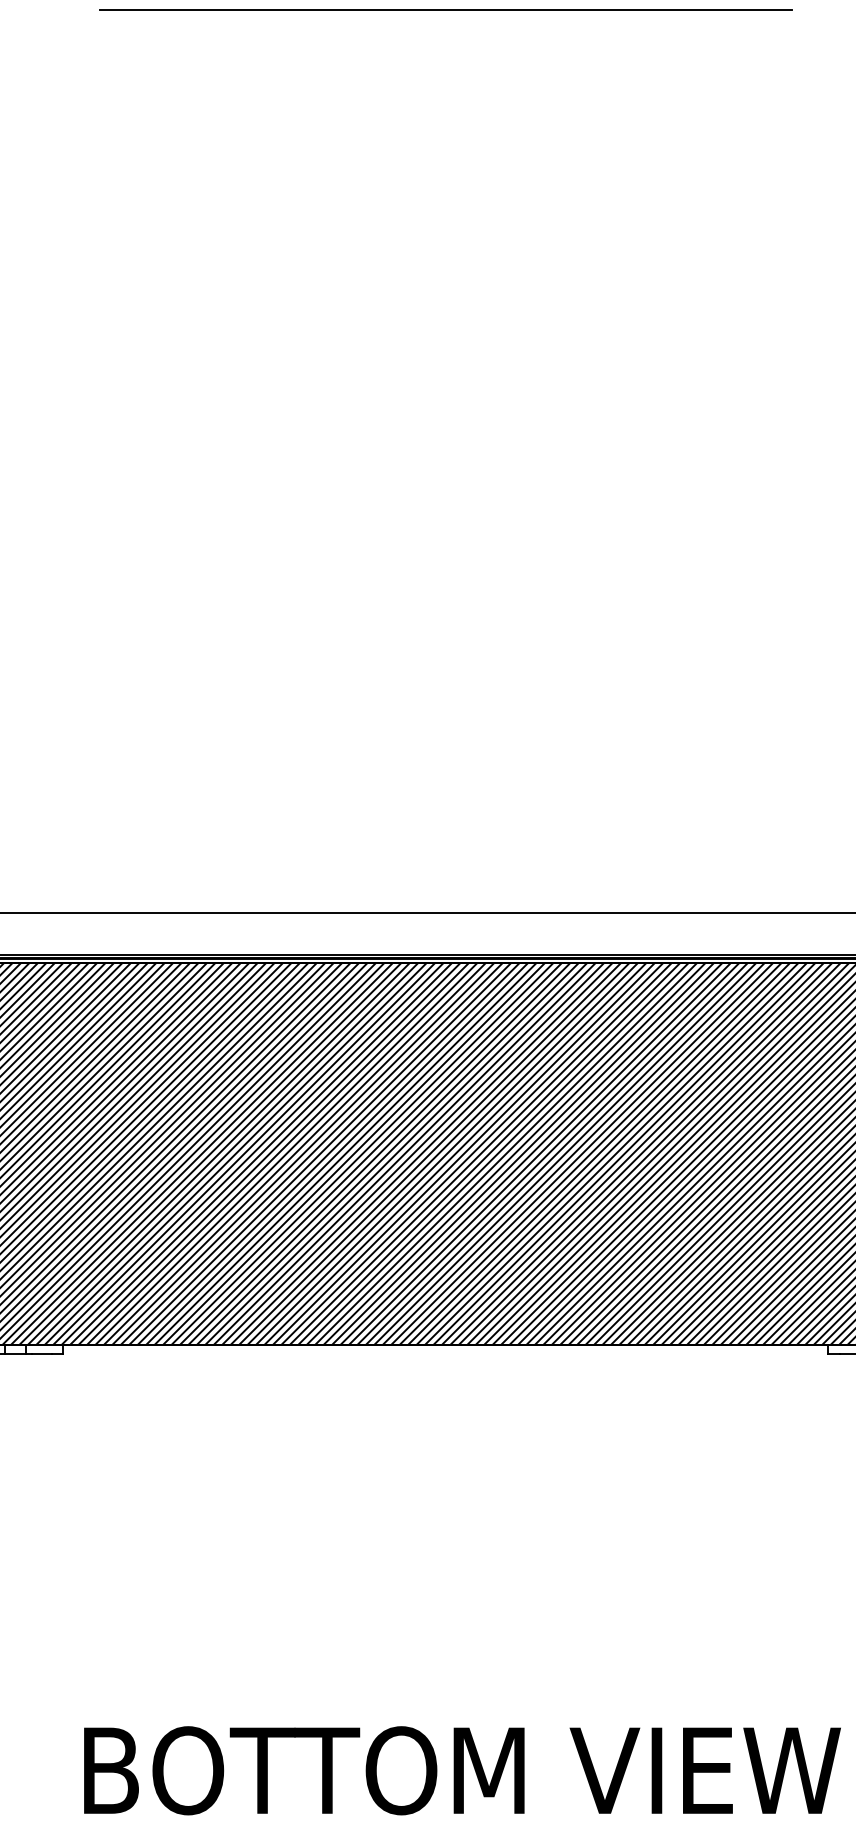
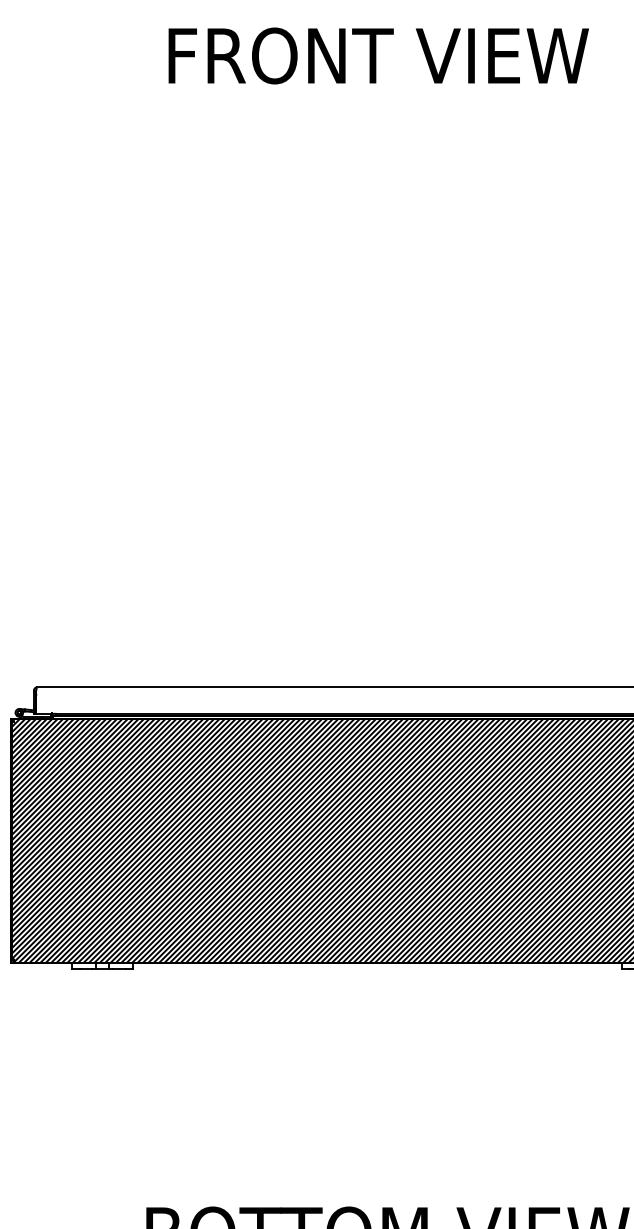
line: (446, 9) -> (377, 110), removed

